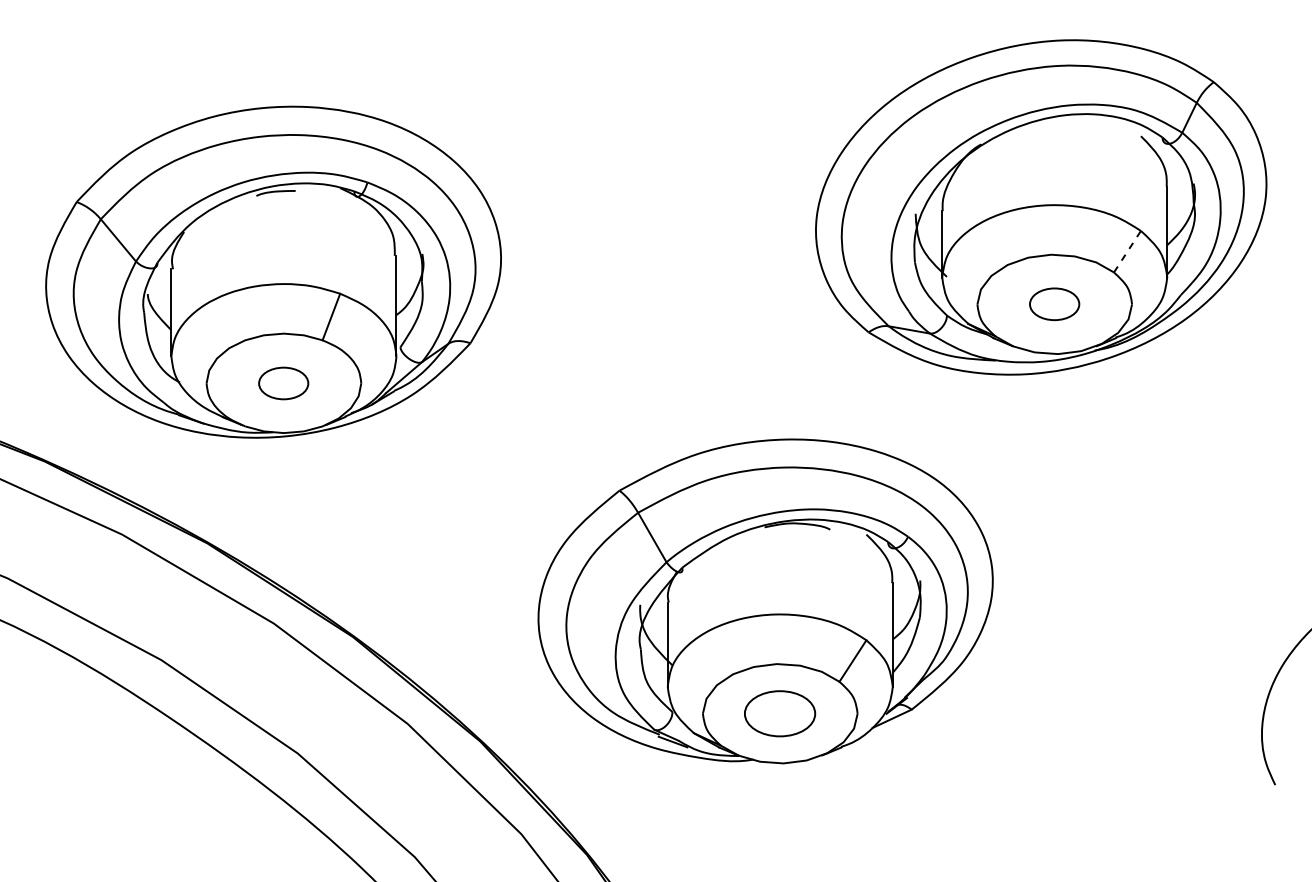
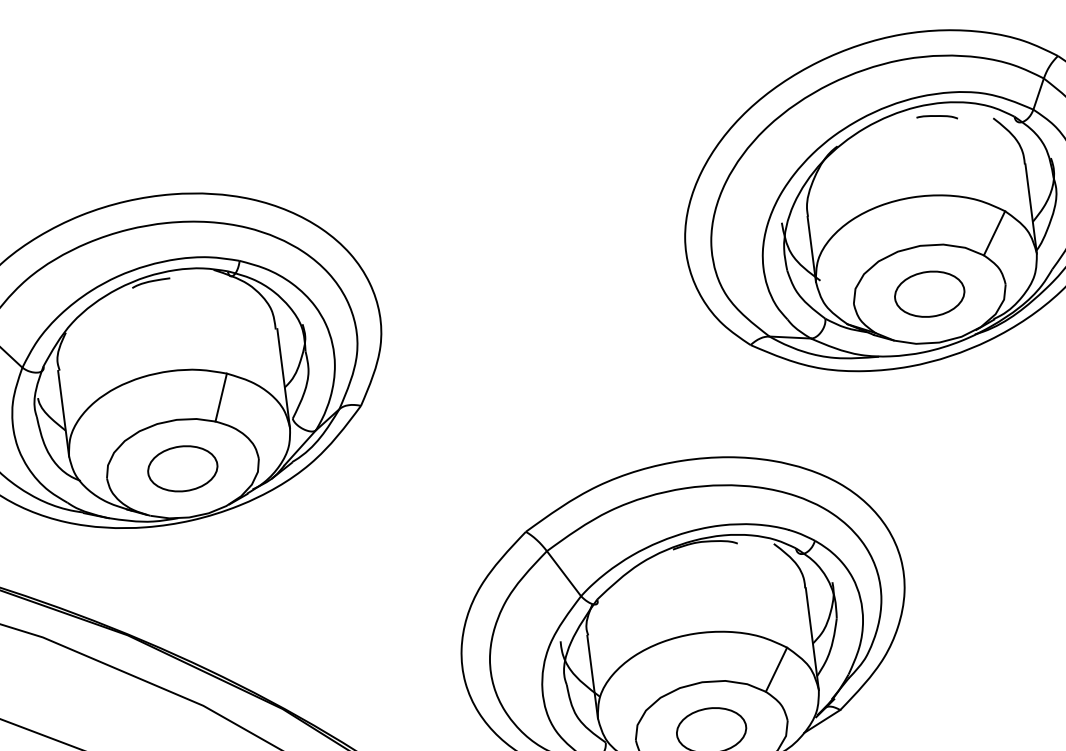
curve: (1084, 127) -> (936, 116), added
line: (1127, 251) -> (994, 233), dashed -> solid
part: (1054, 303) -> (929, 293), size x1.43
part: (283, 383) -> (182, 468), size x1.43

